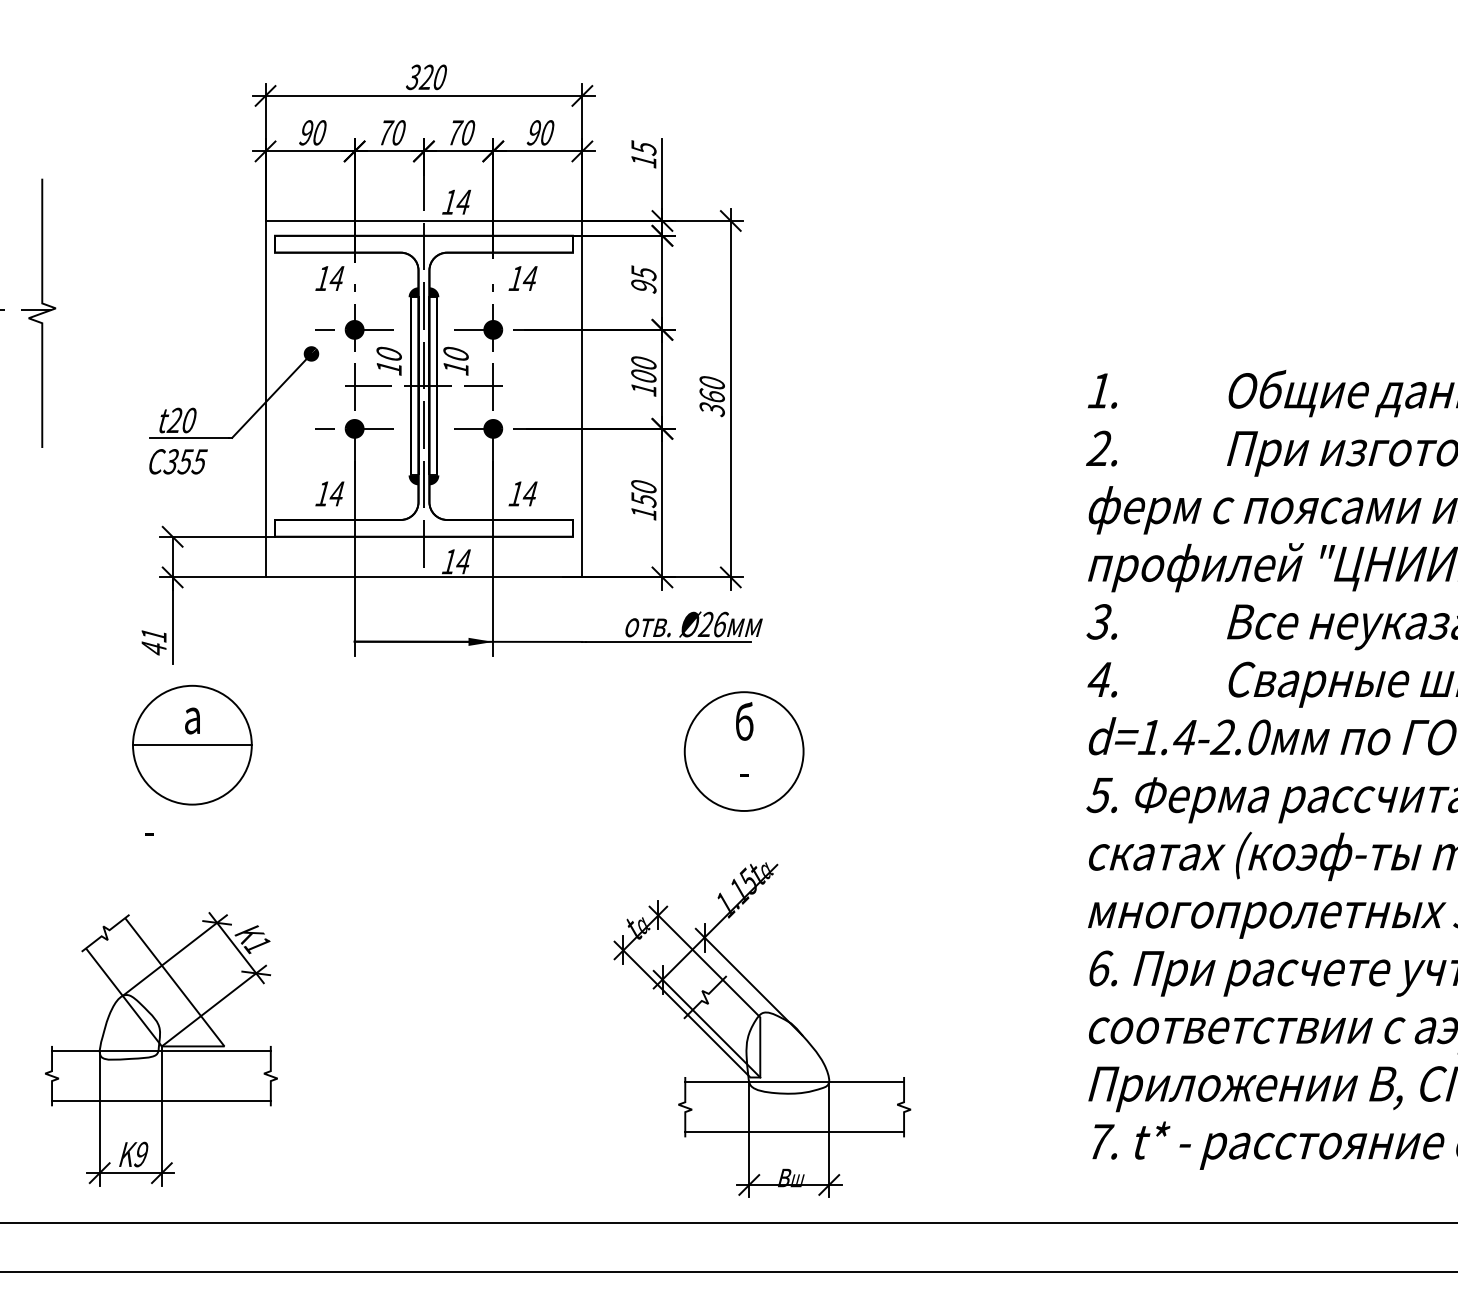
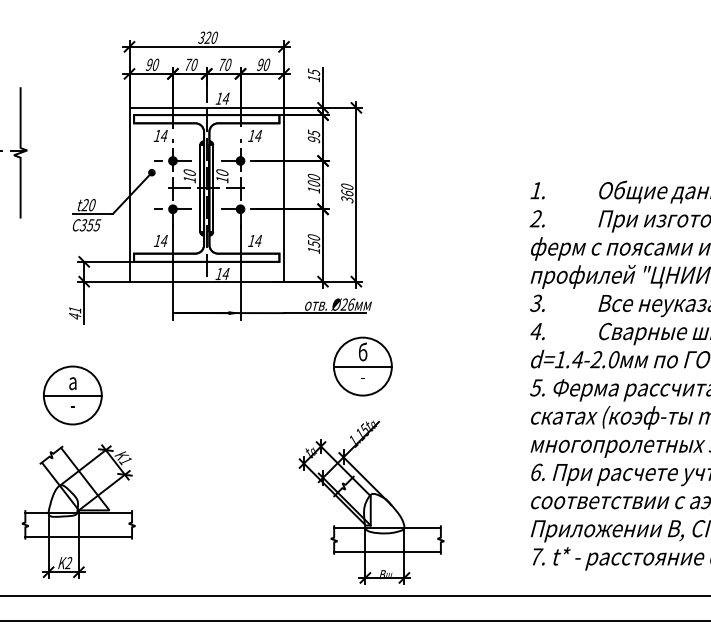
part: (191, 745) -> (72, 395), moved
line: (743, 751) -> (362, 366), added
text: (140, 1155) -> (68, 563), K9 -> K2

